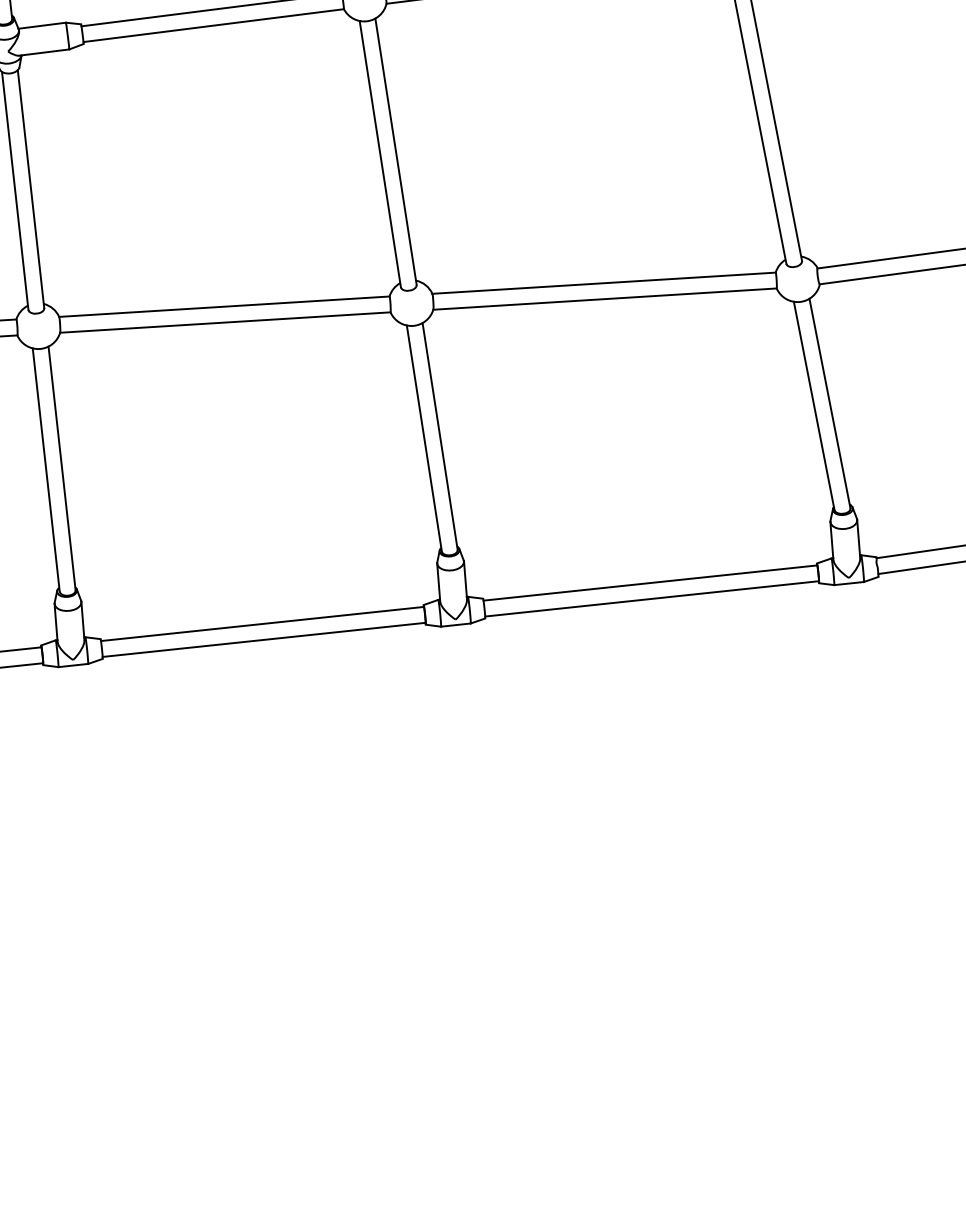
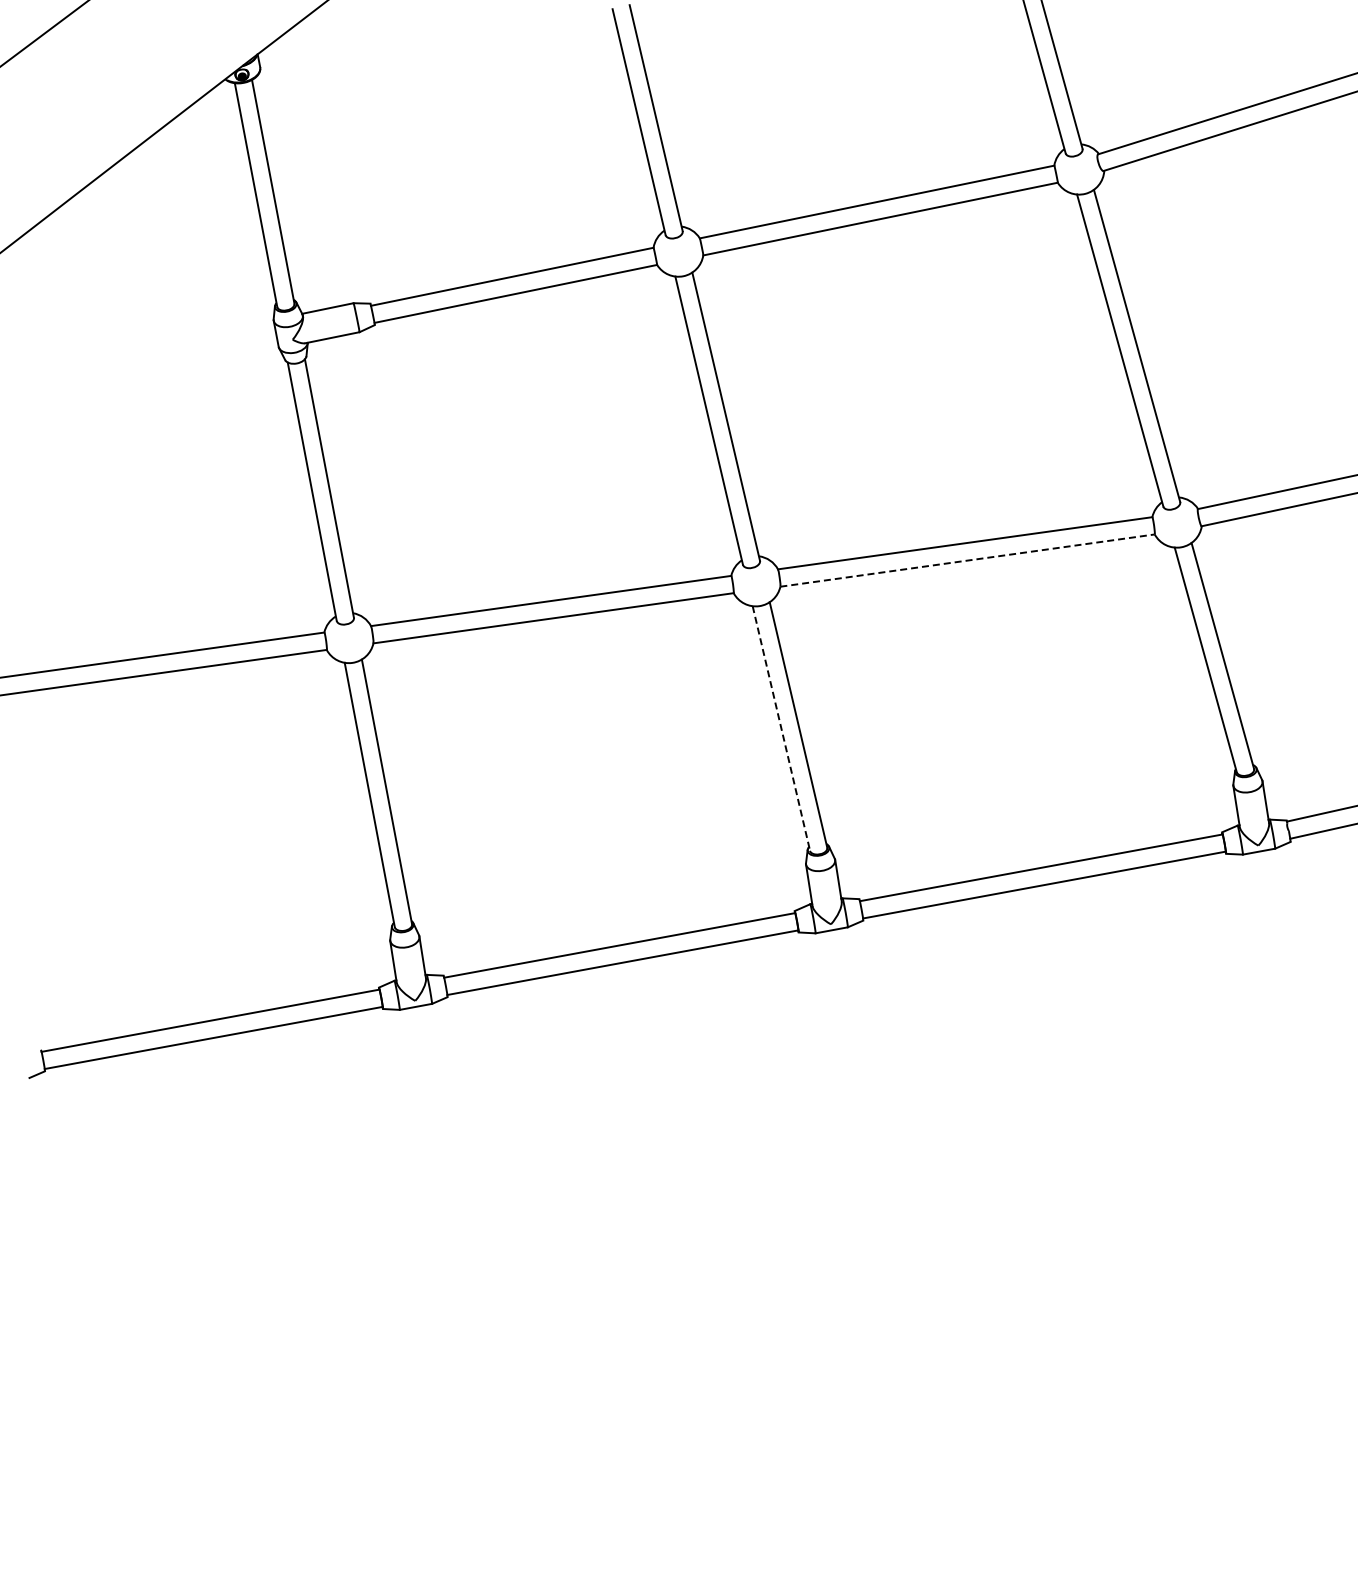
line: (605, 299) -> (968, 560), solid -> dashed
line: (424, 438) -> (781, 728), solid -> dashed

